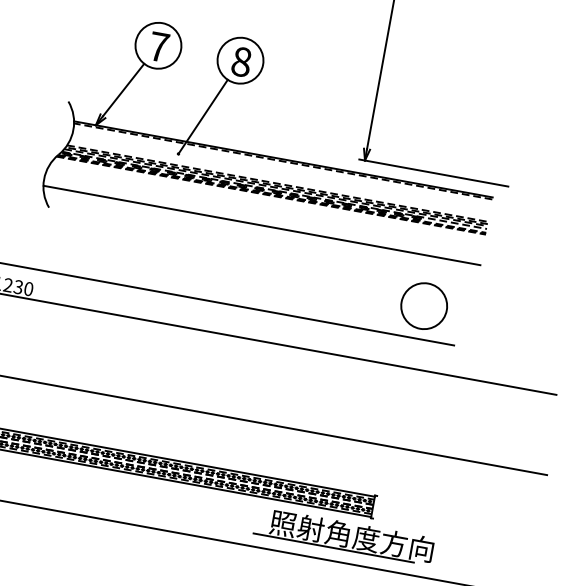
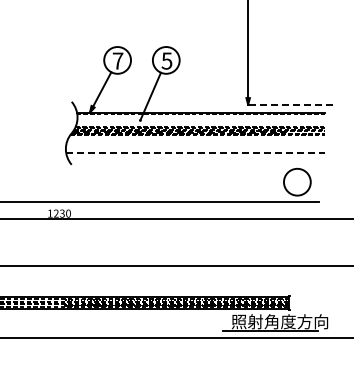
text: (240, 60) -> (166, 60), 8 -> 5
line: (433, 172) -> (288, 104), solid -> dashed
line: (261, 224) -> (195, 152), solid -> dashed

